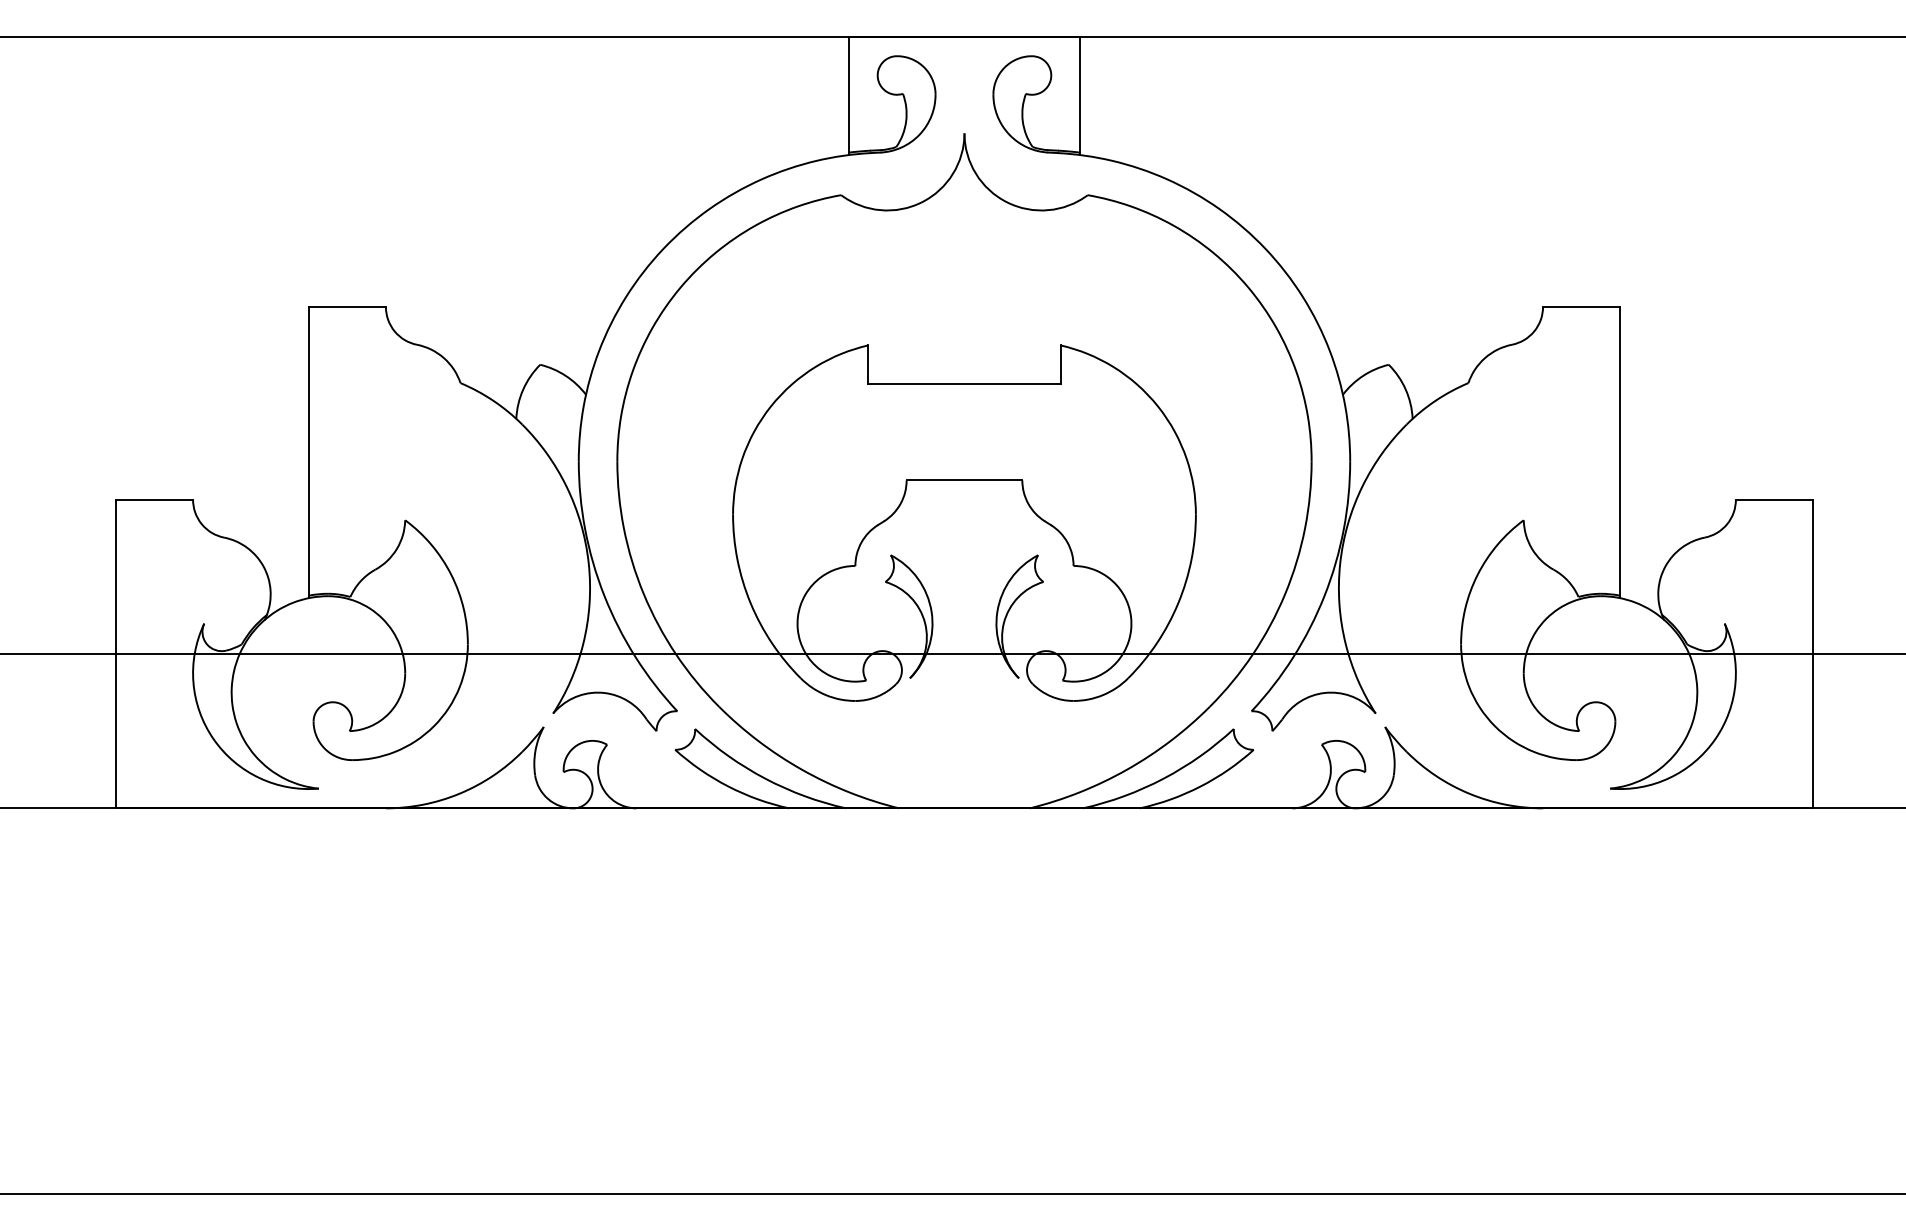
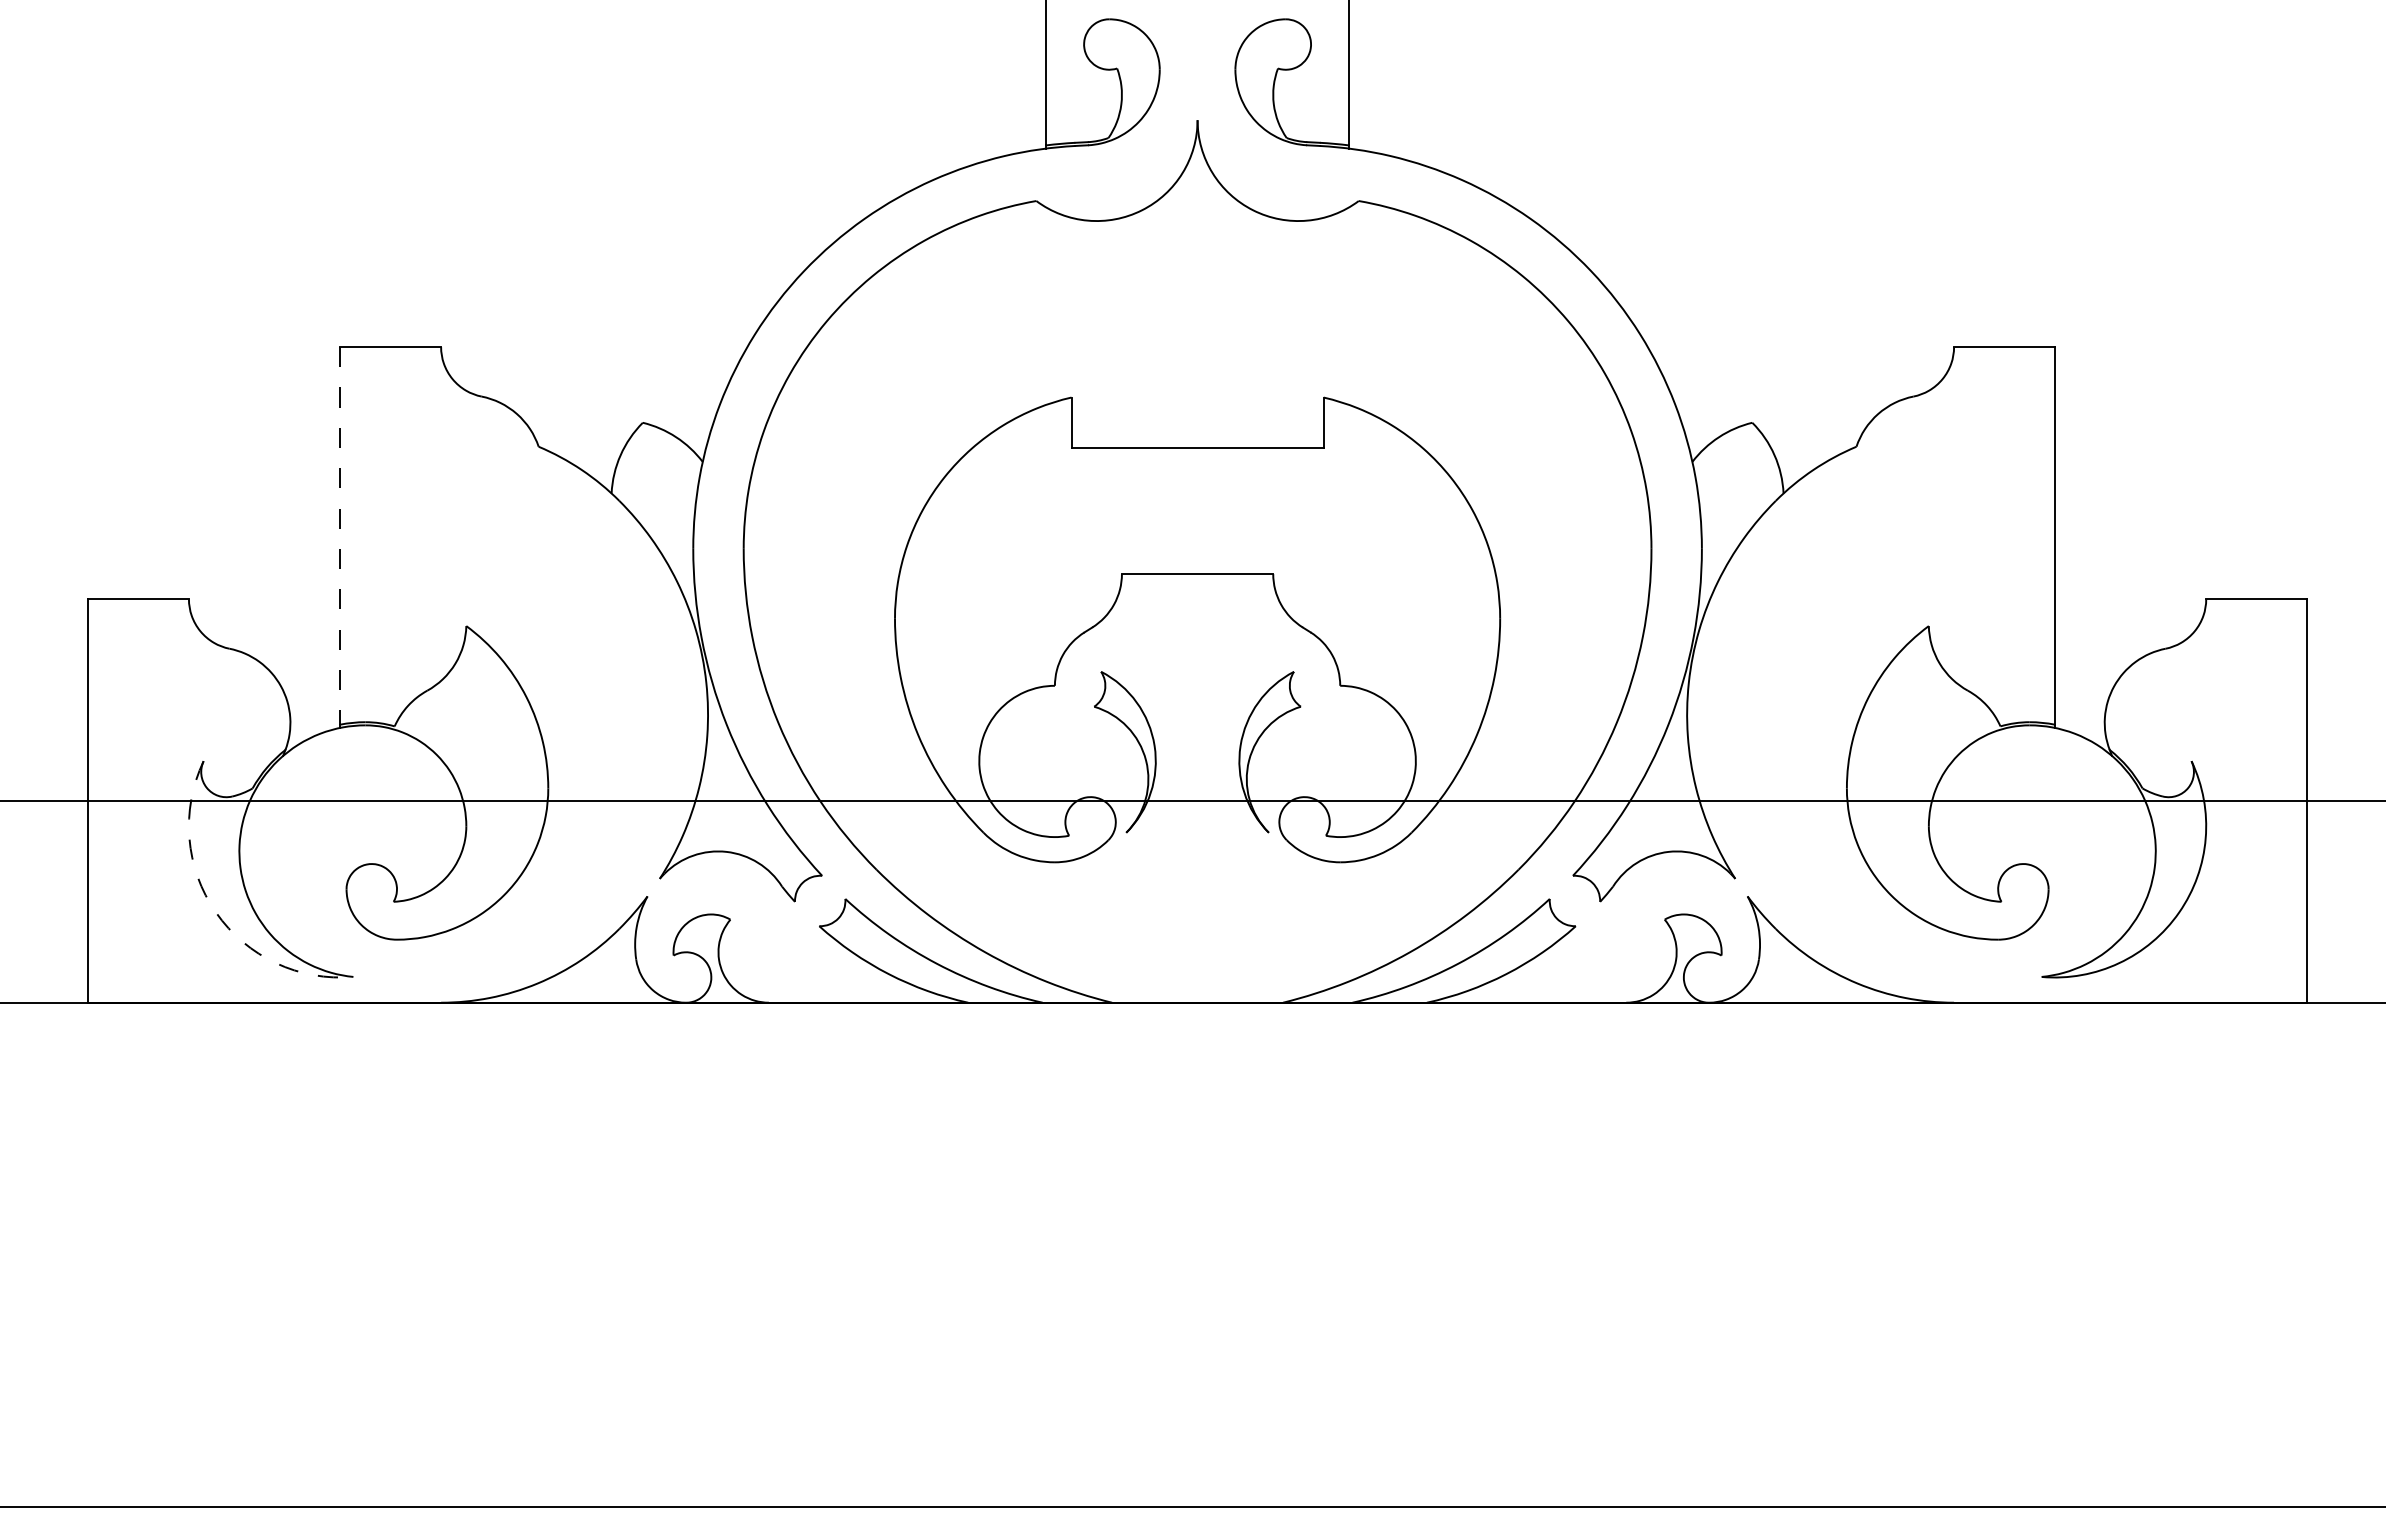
line: (308, 451) -> (339, 536), solid -> dashed
arc: (213, 739) -> (215, 912), solid -> dashed

